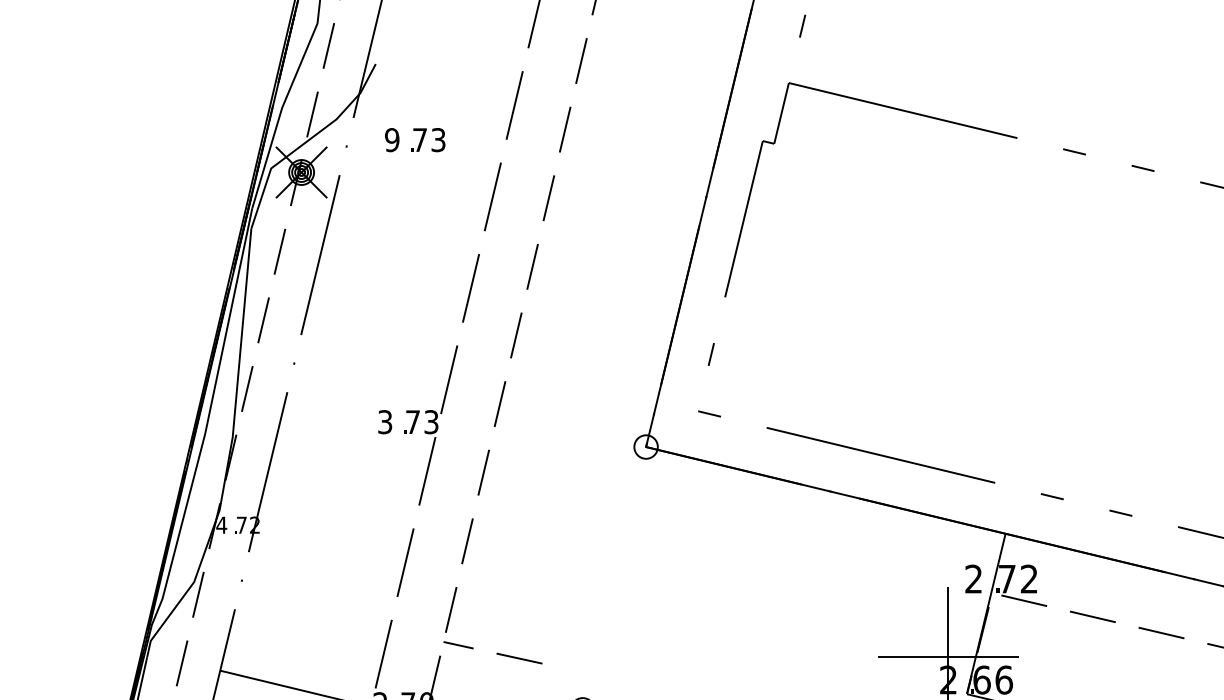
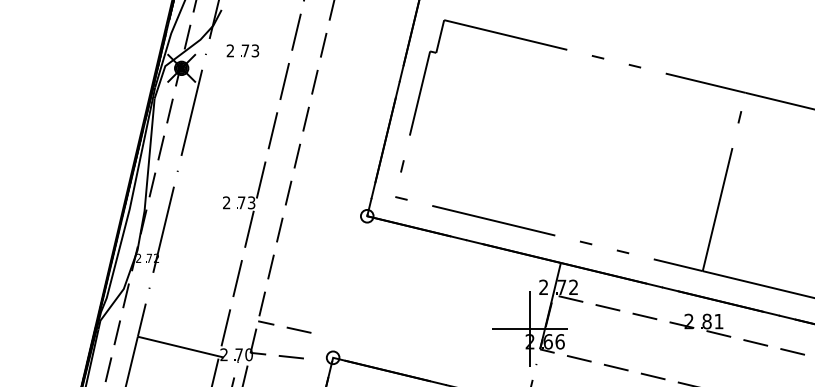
text: (392, 139) -> (230, 50), 9 -> 2
text: (384, 423) -> (226, 203), 3 -> 2
text: (221, 523) -> (138, 257), 4 -> 2

